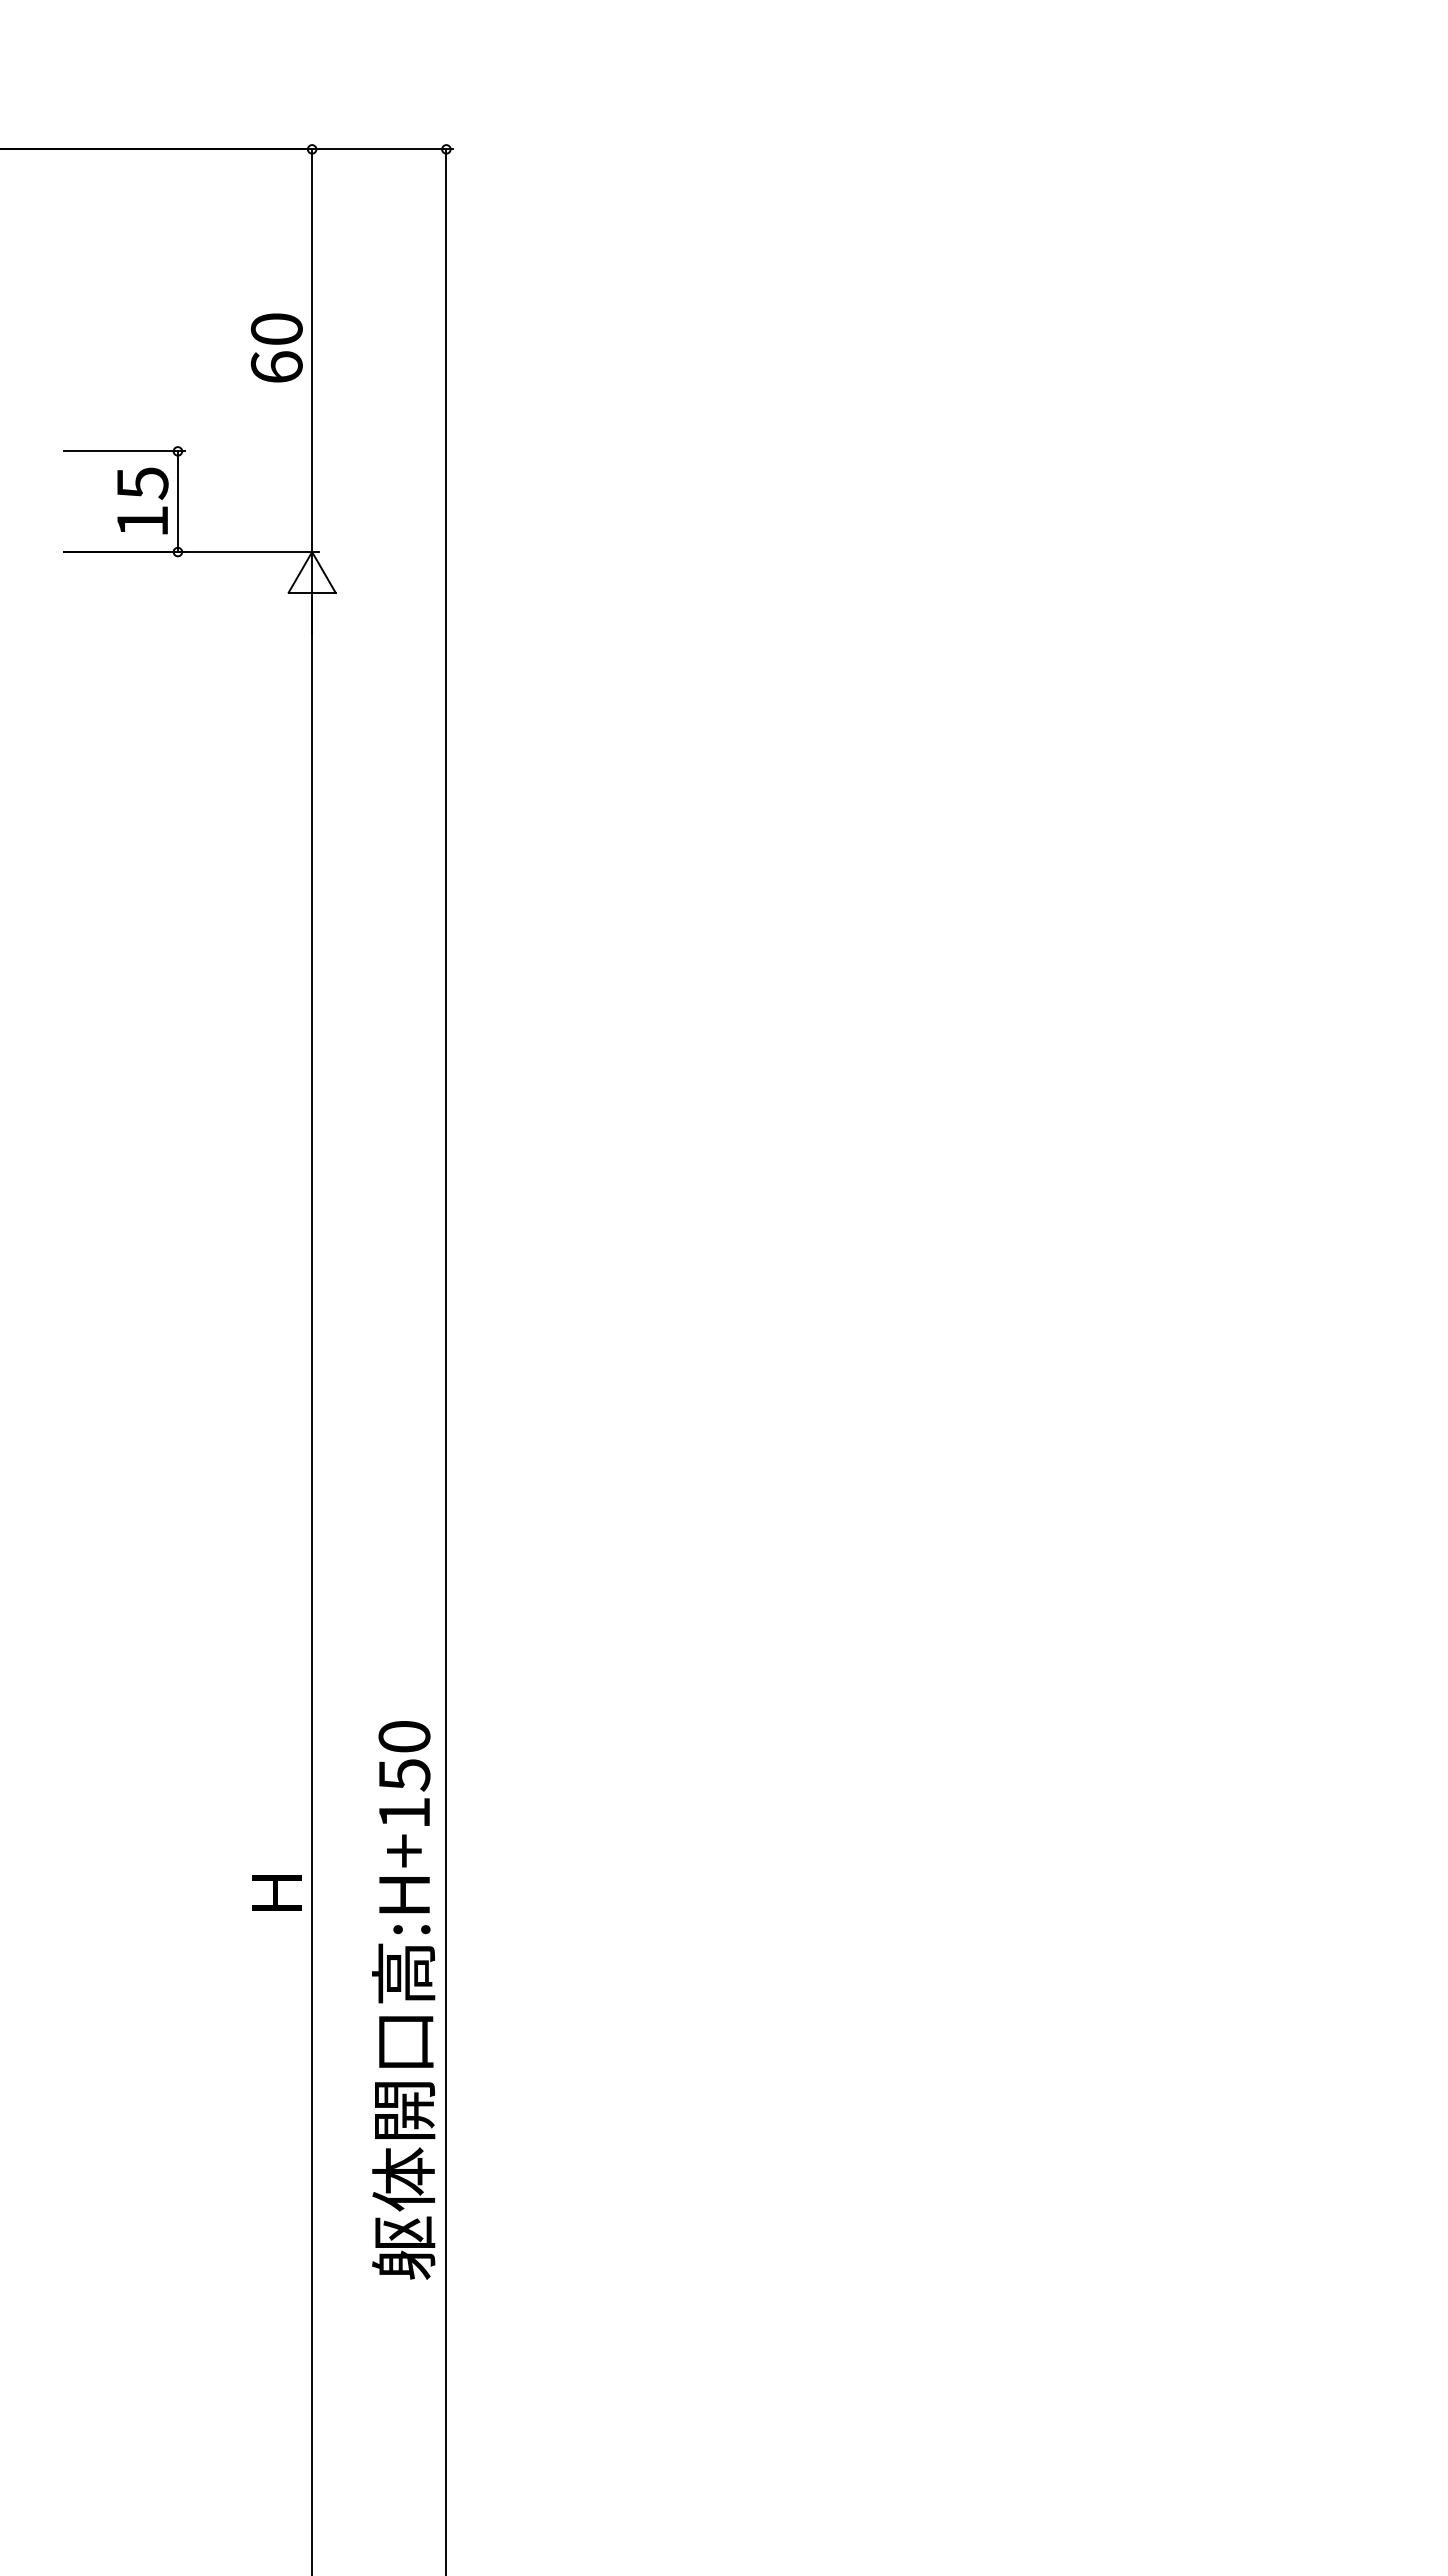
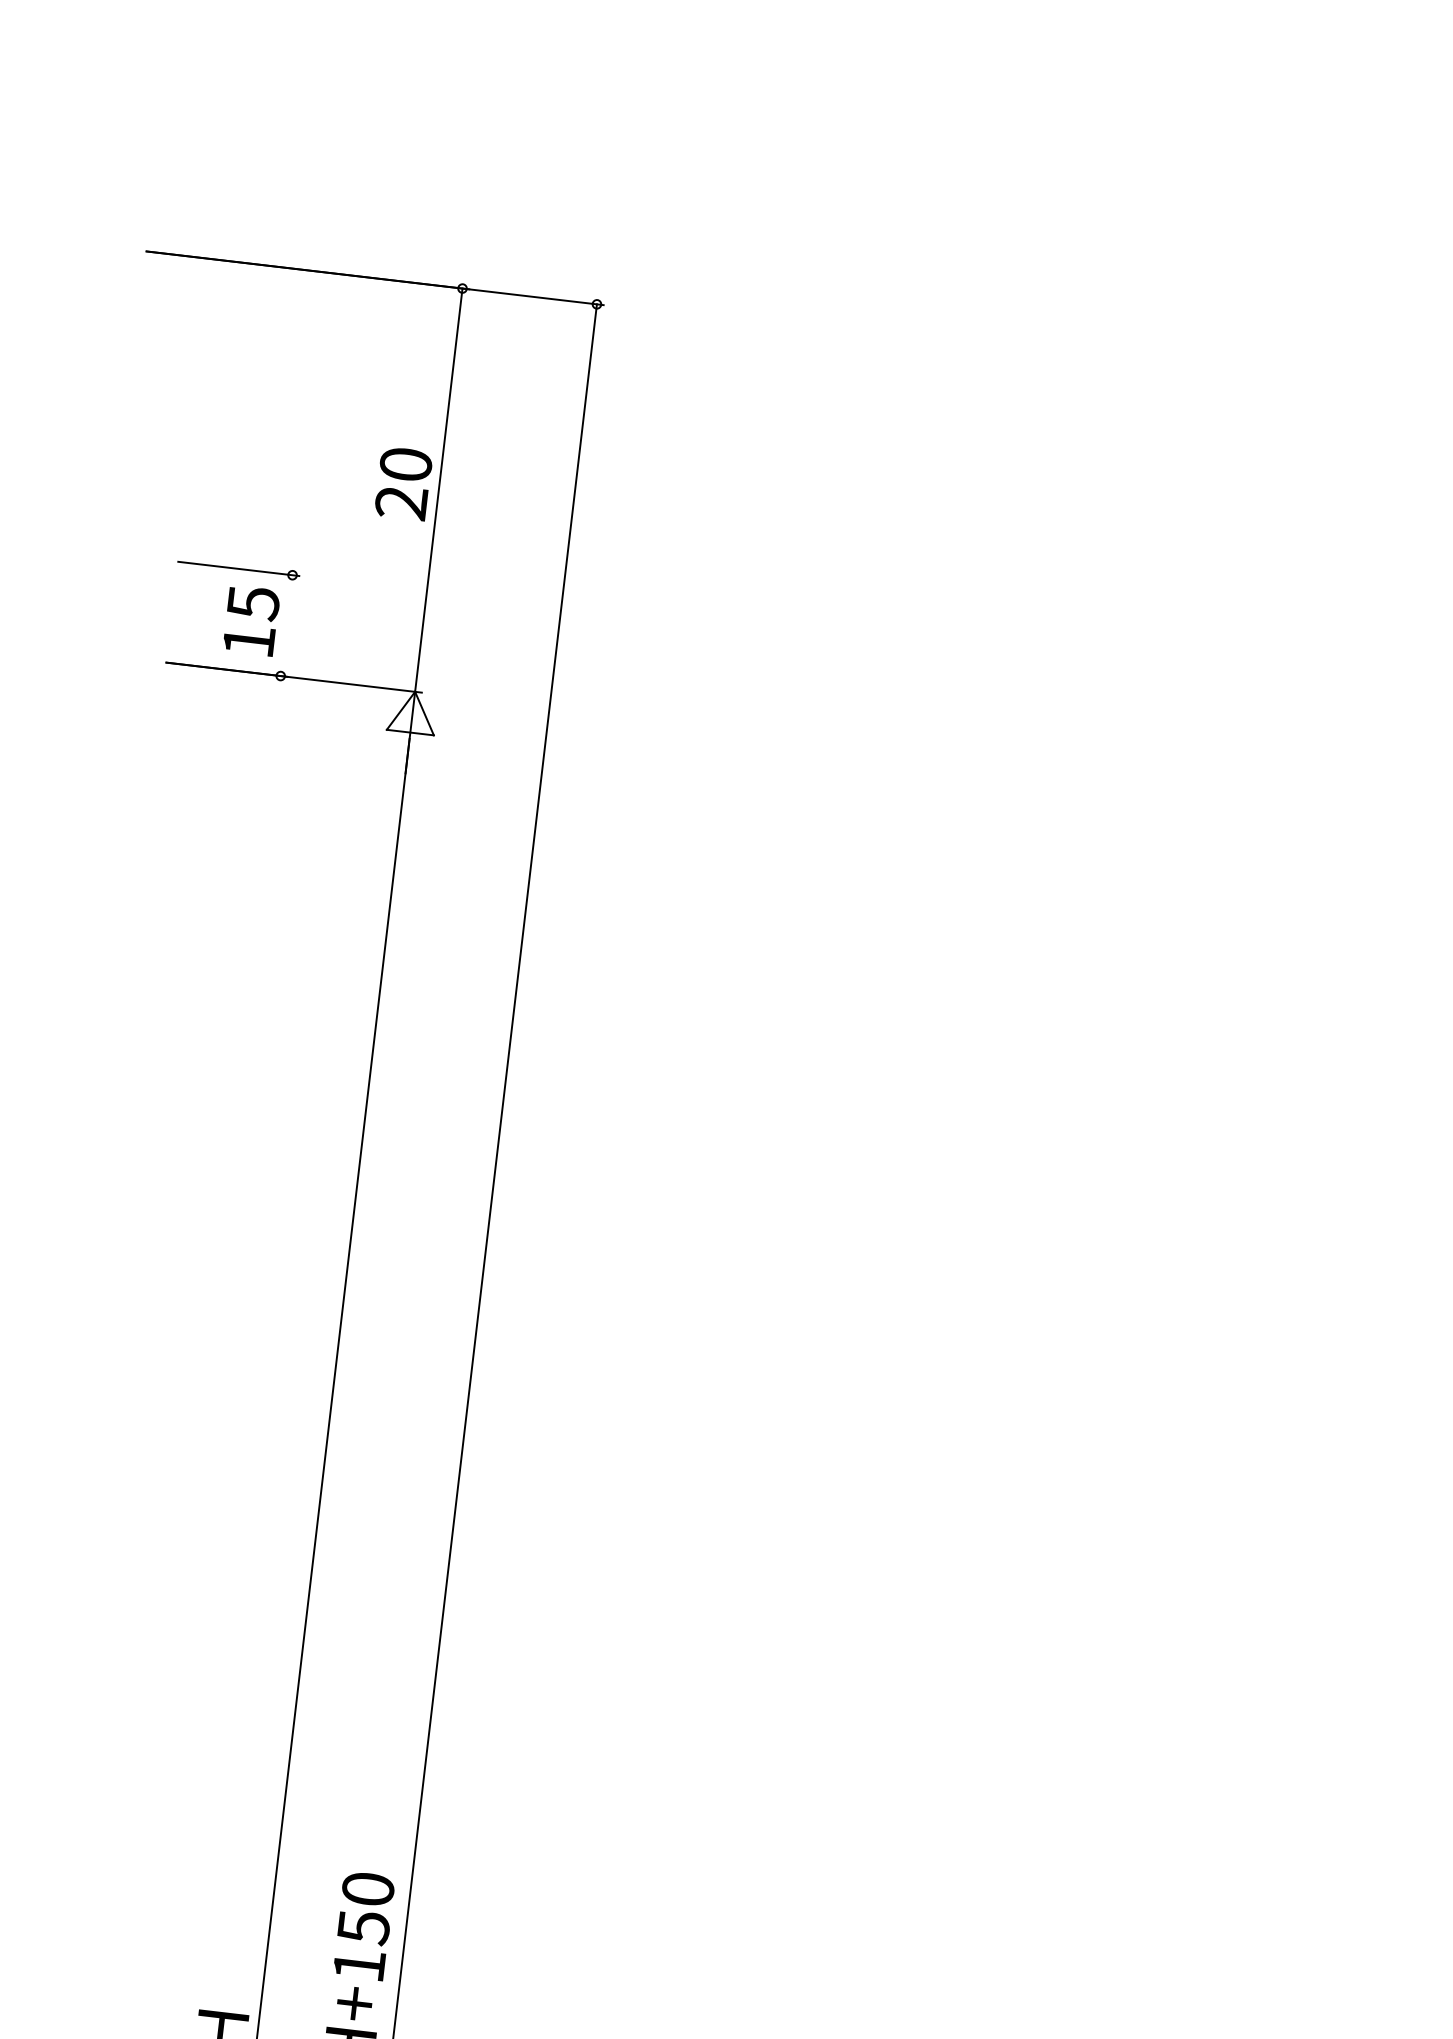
text: (276, 367) -> (401, 502), 60 -> 20
line: (177, 501) -> (286, 625), removed

